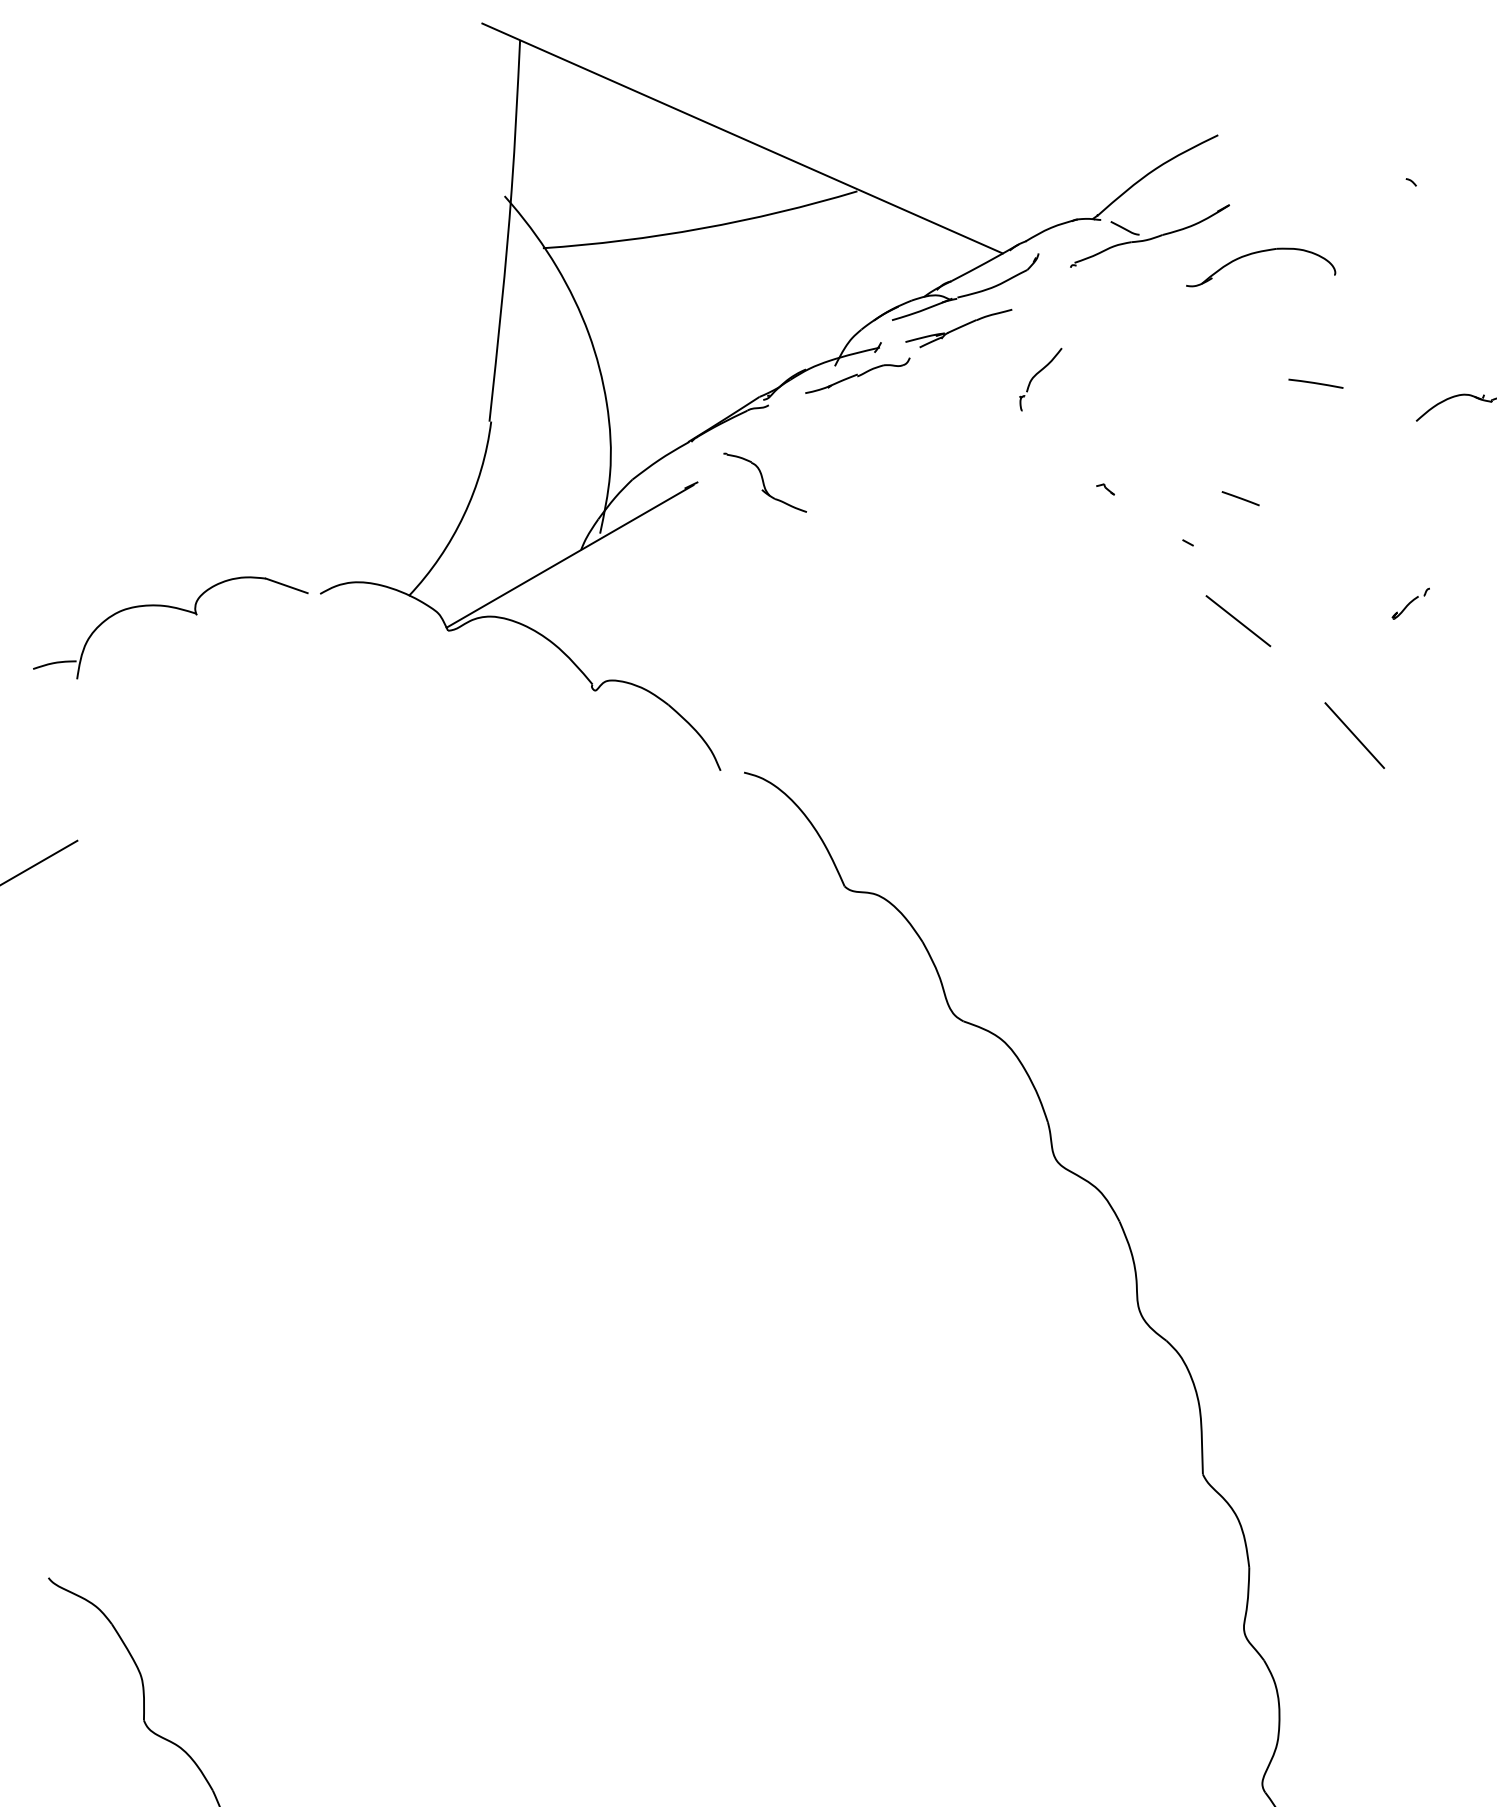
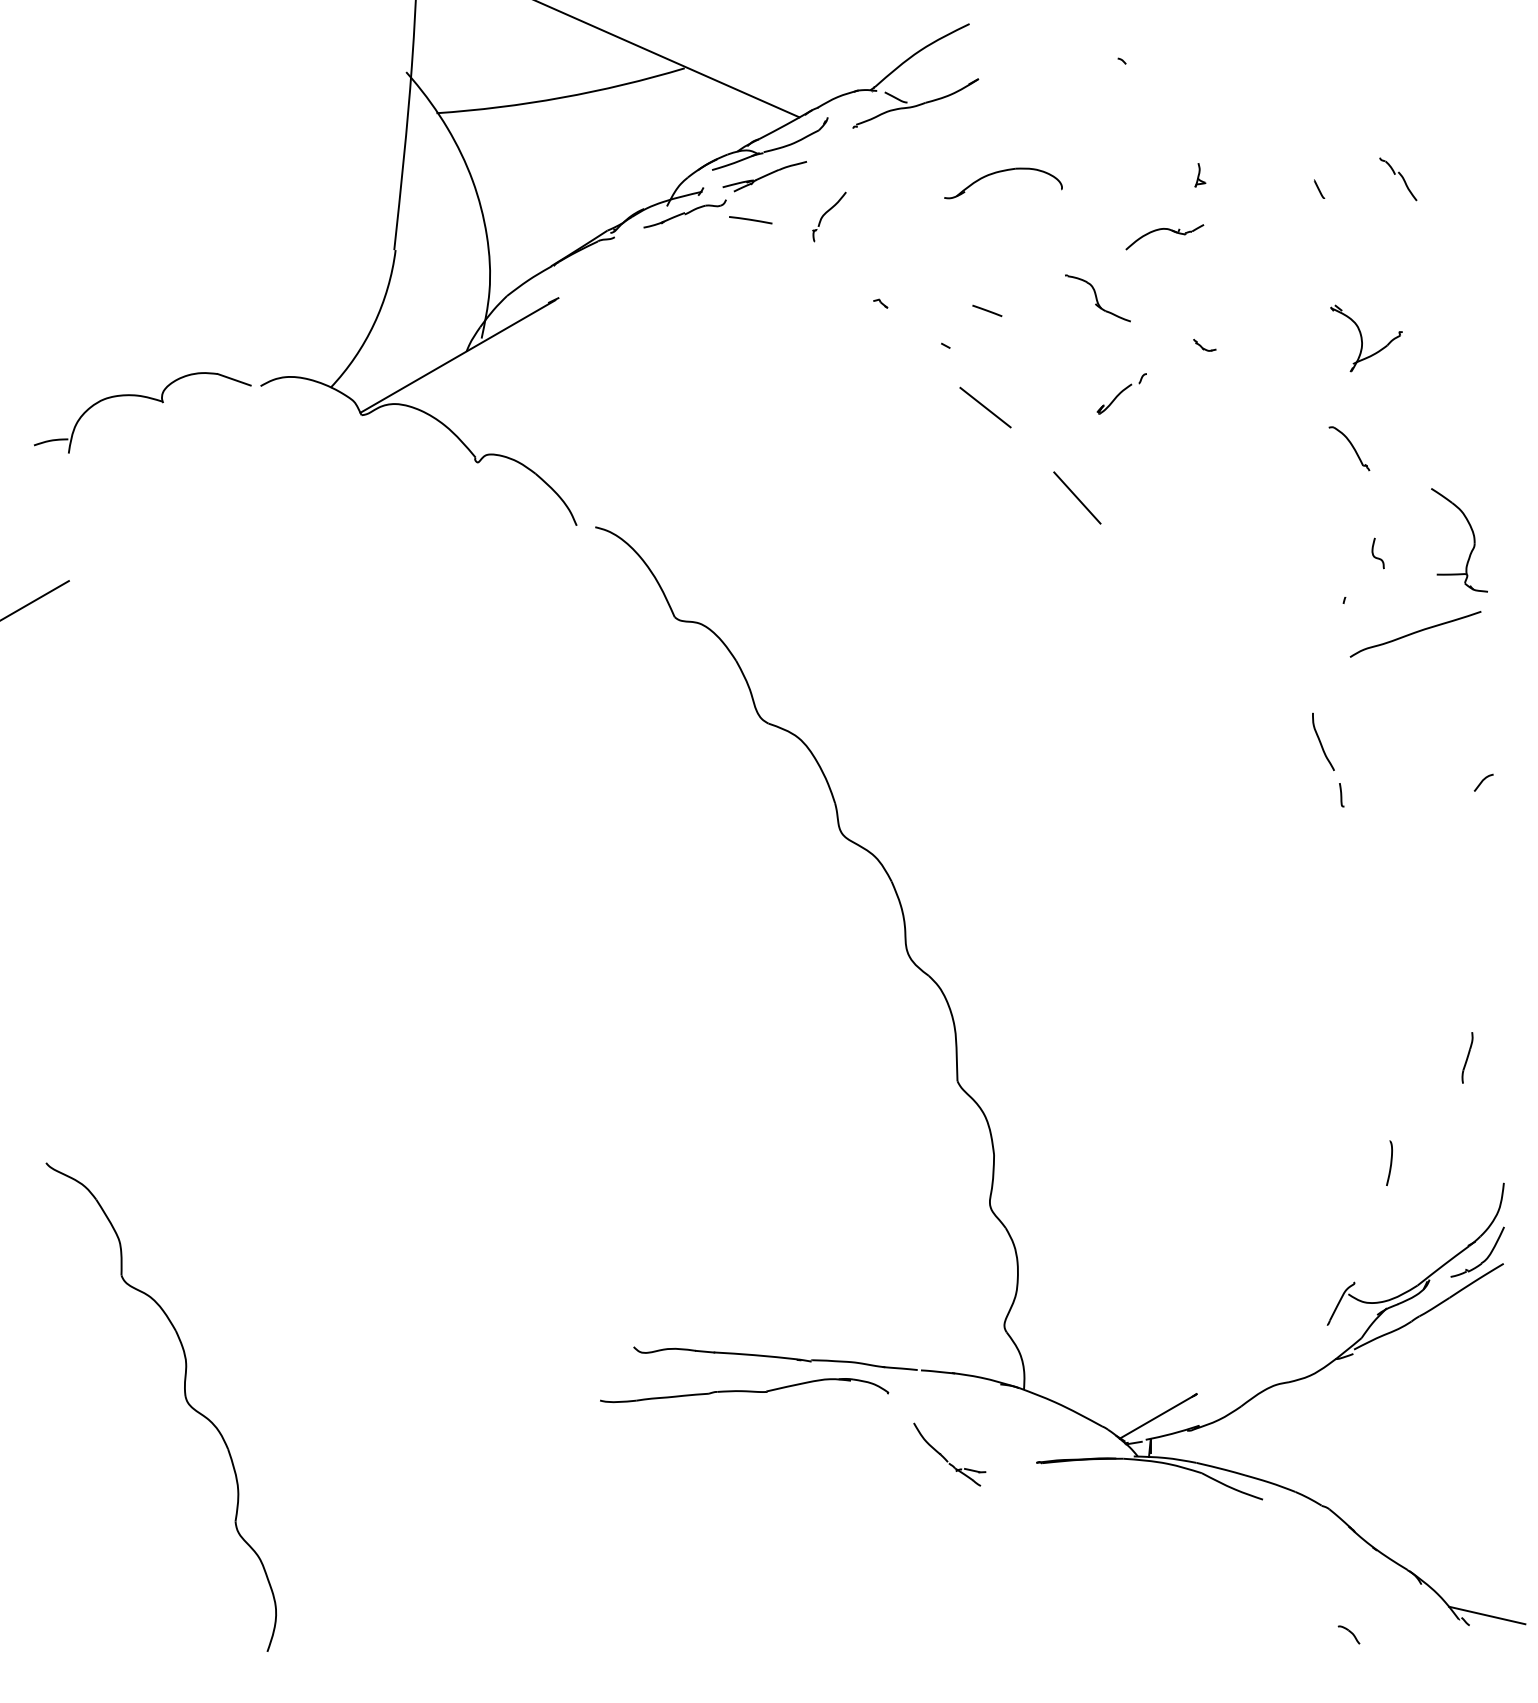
part: (1258, 253) -> (1001, 172), moved
line: (1315, 384) -> (750, 220), moved
part: (764, 482) -> (1097, 298), moved
part: (1410, 603) -> (1121, 393), size x1.67

